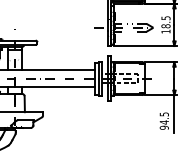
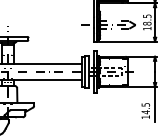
text: (163, 127) -> (145, 116), 94.5 -> 14.5

